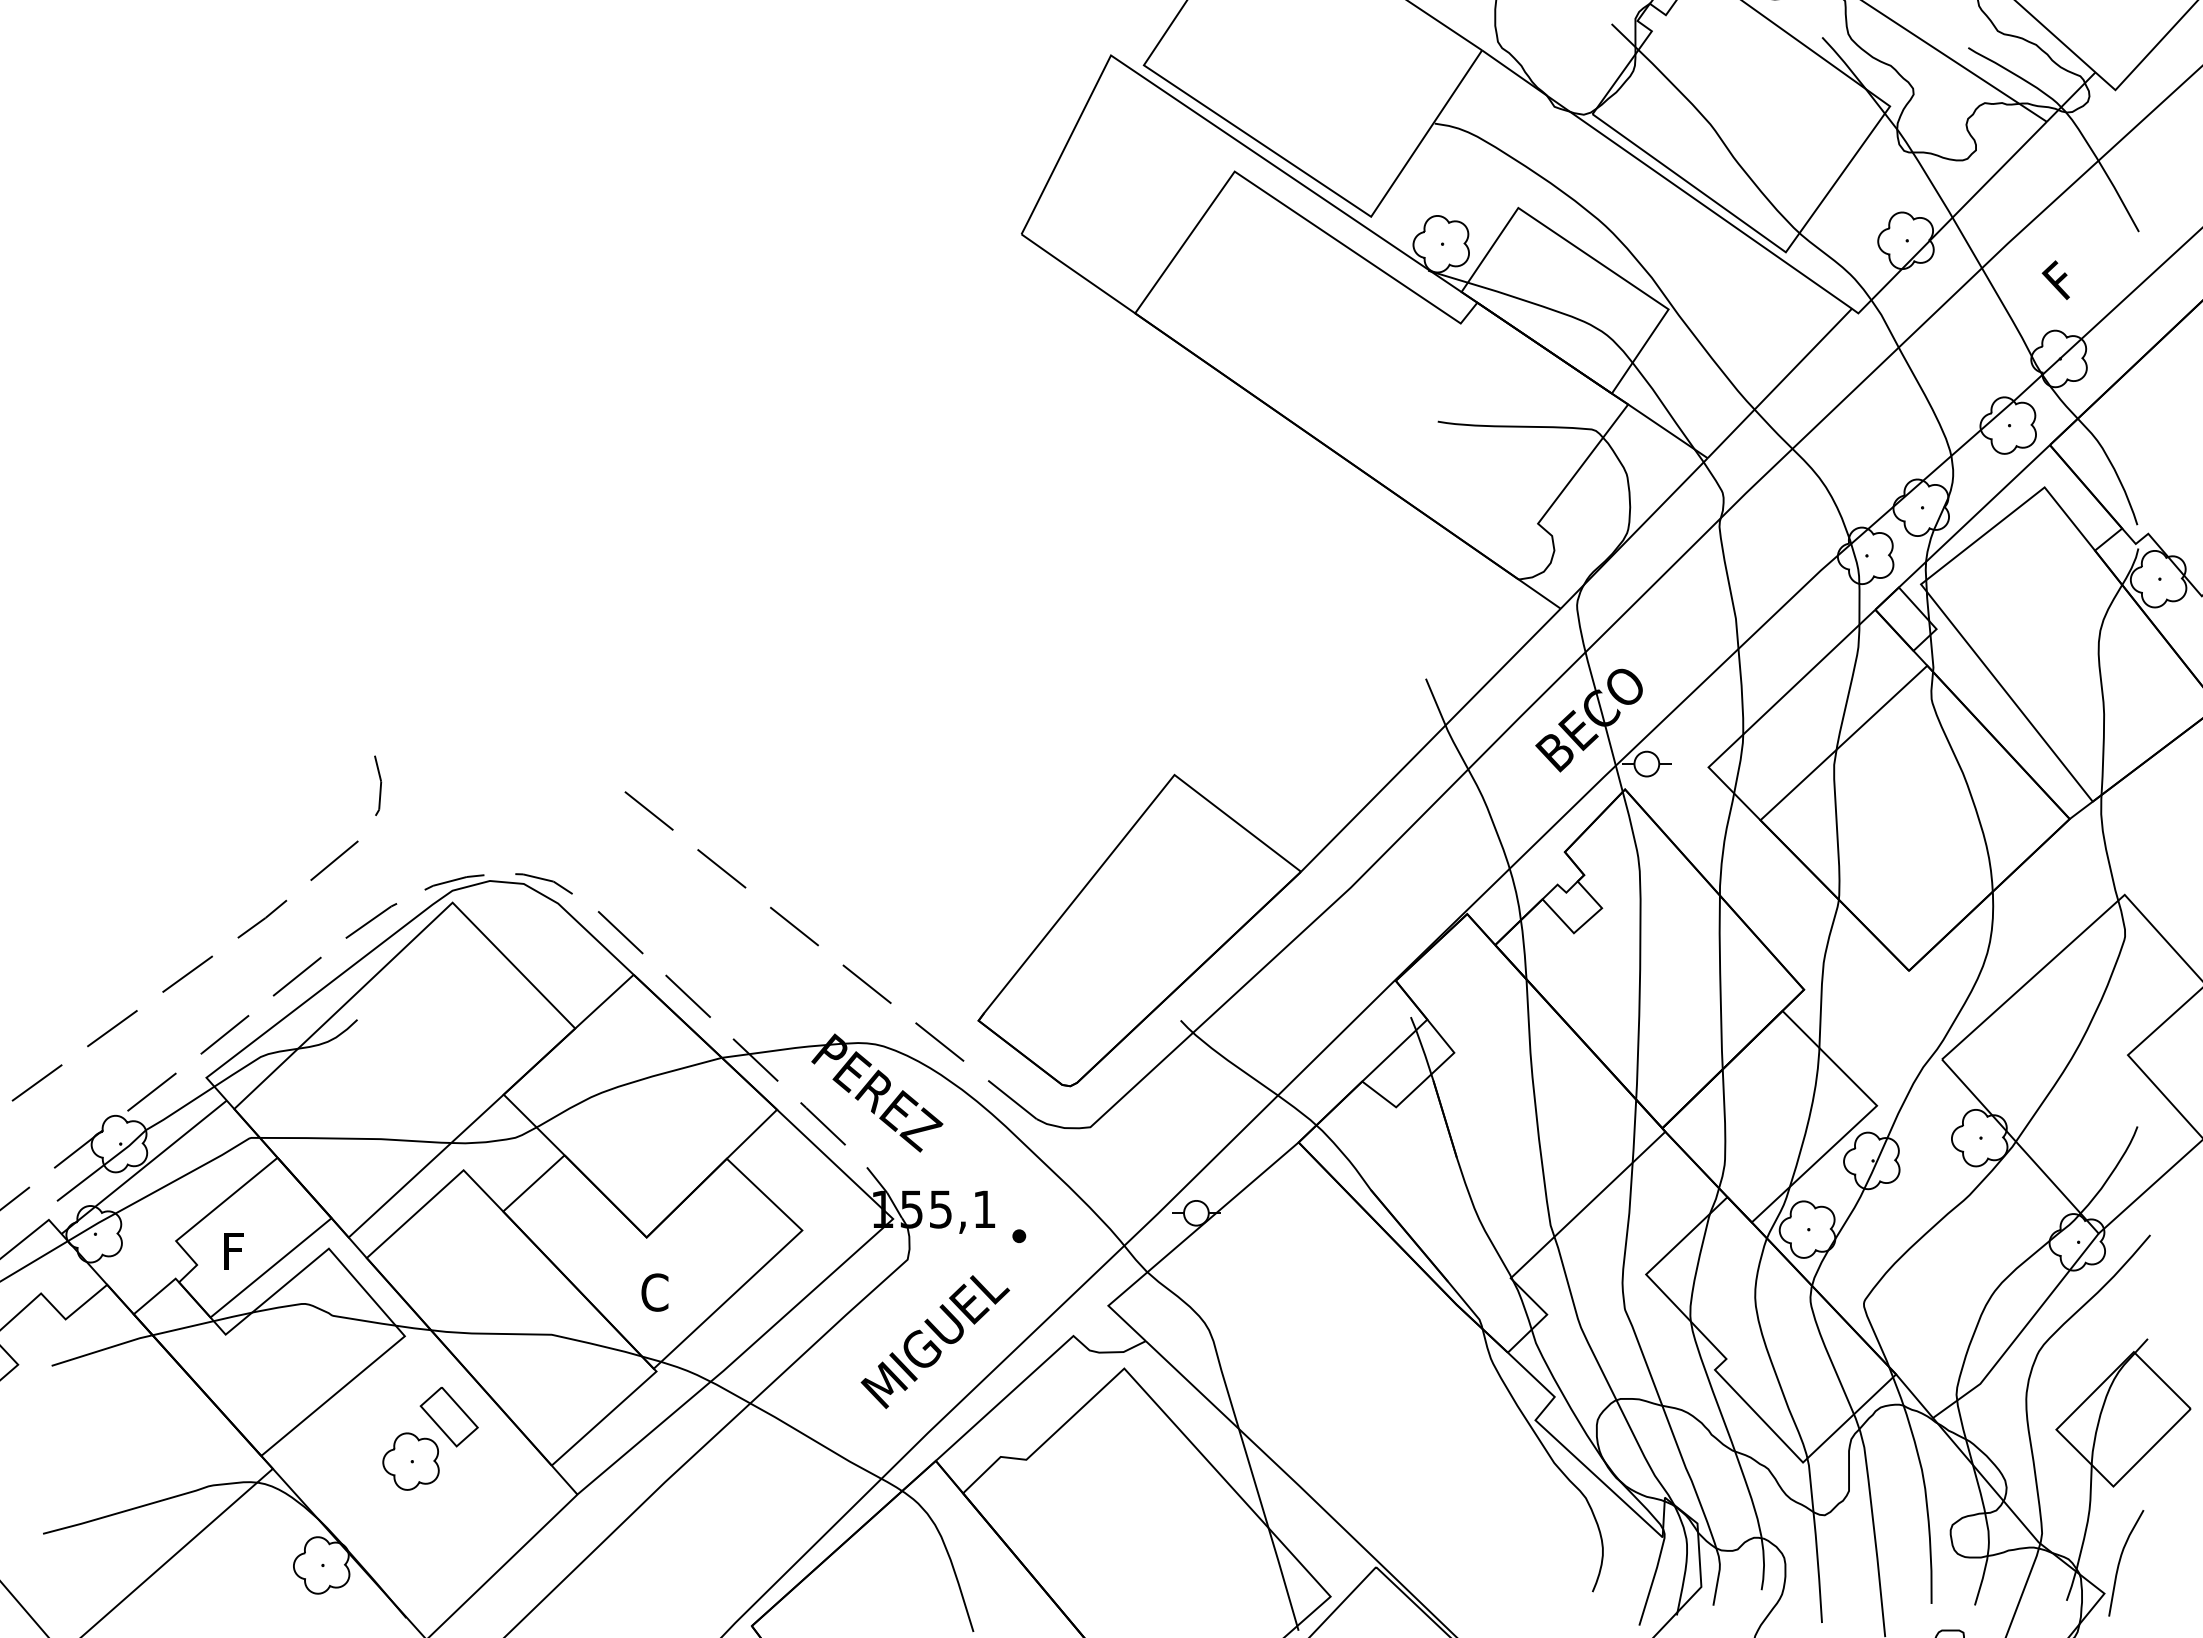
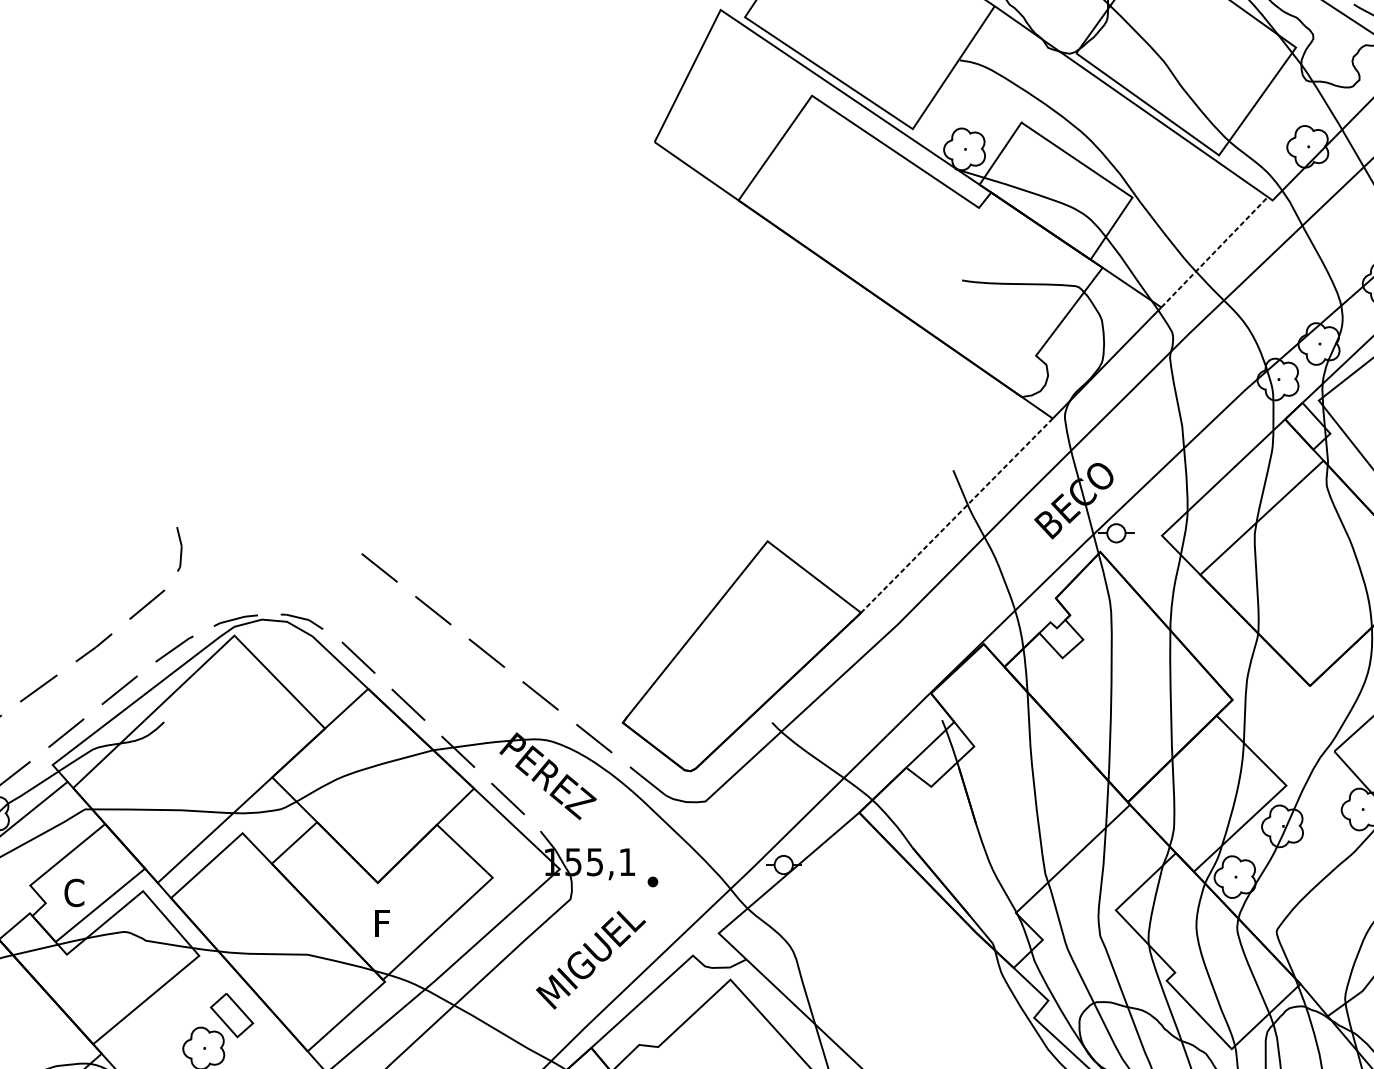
line: (1779, 383) -> (1214, 252), solid -> dashed
line: (1430, 740) -> (956, 515), solid -> dashed
text: (235, 1250) -> (74, 892), F -> C
text: (654, 1292) -> (383, 923), C -> F

